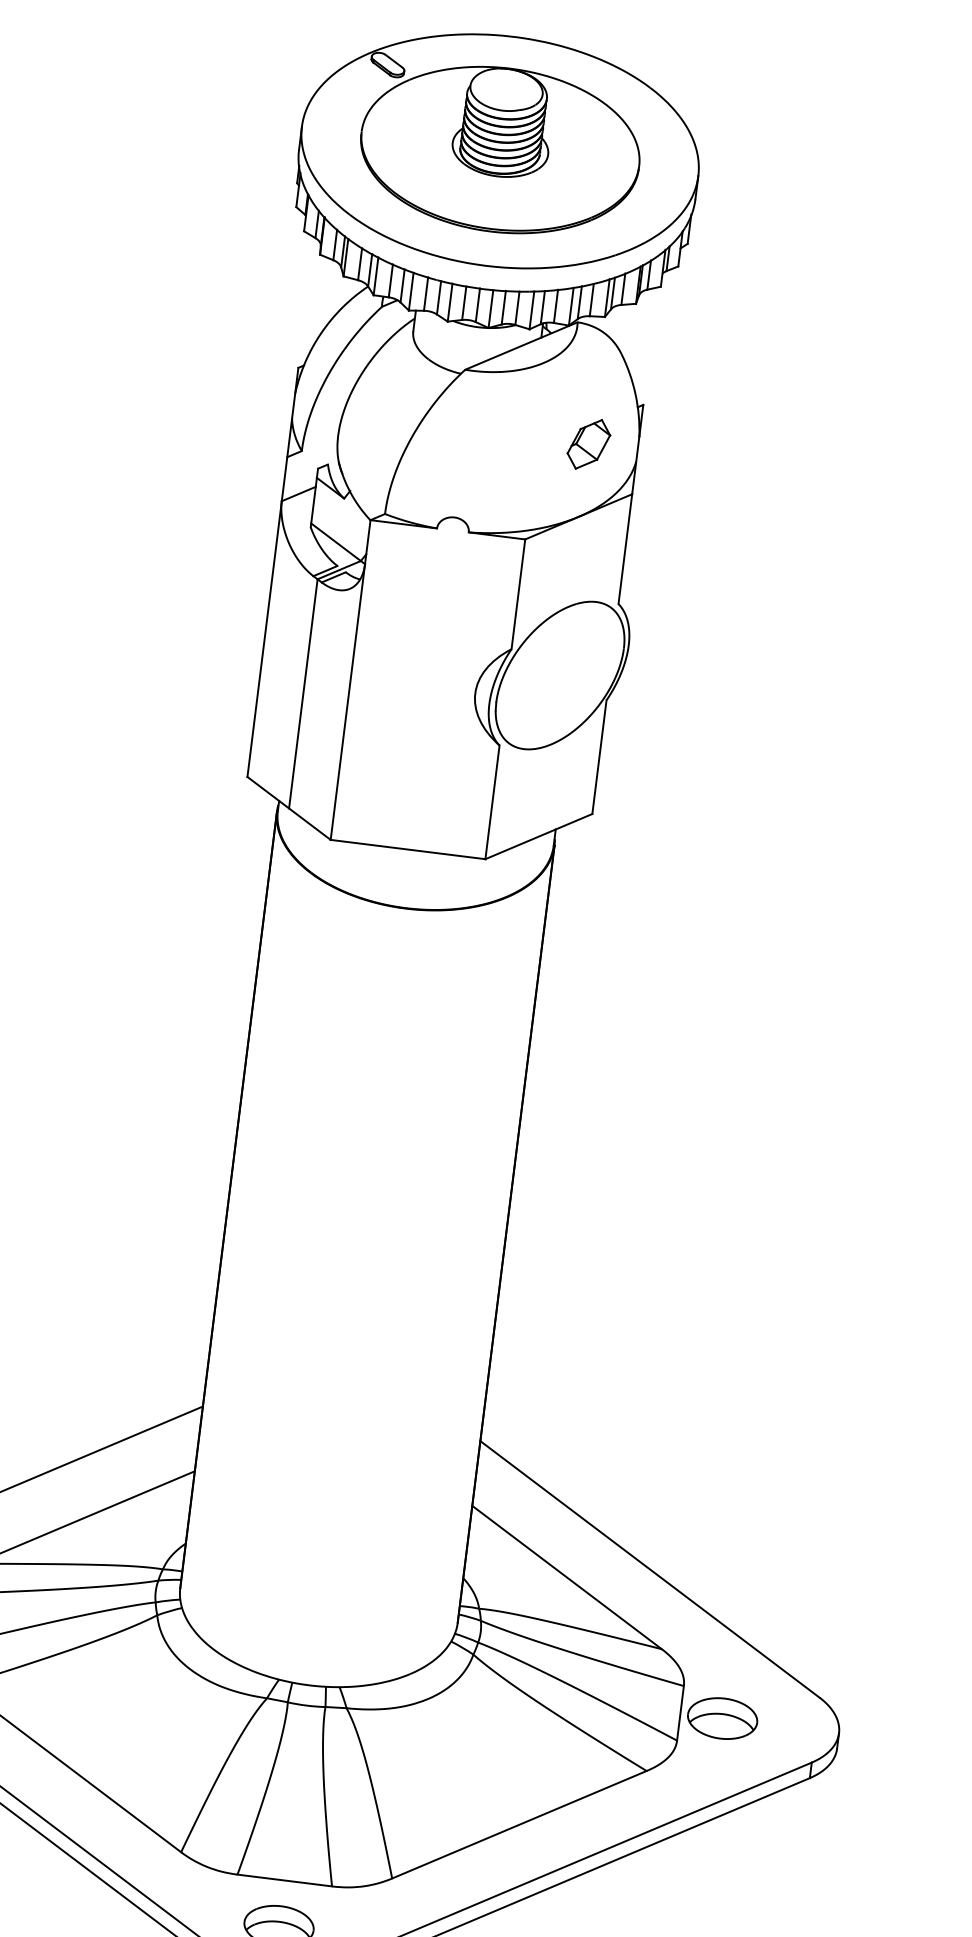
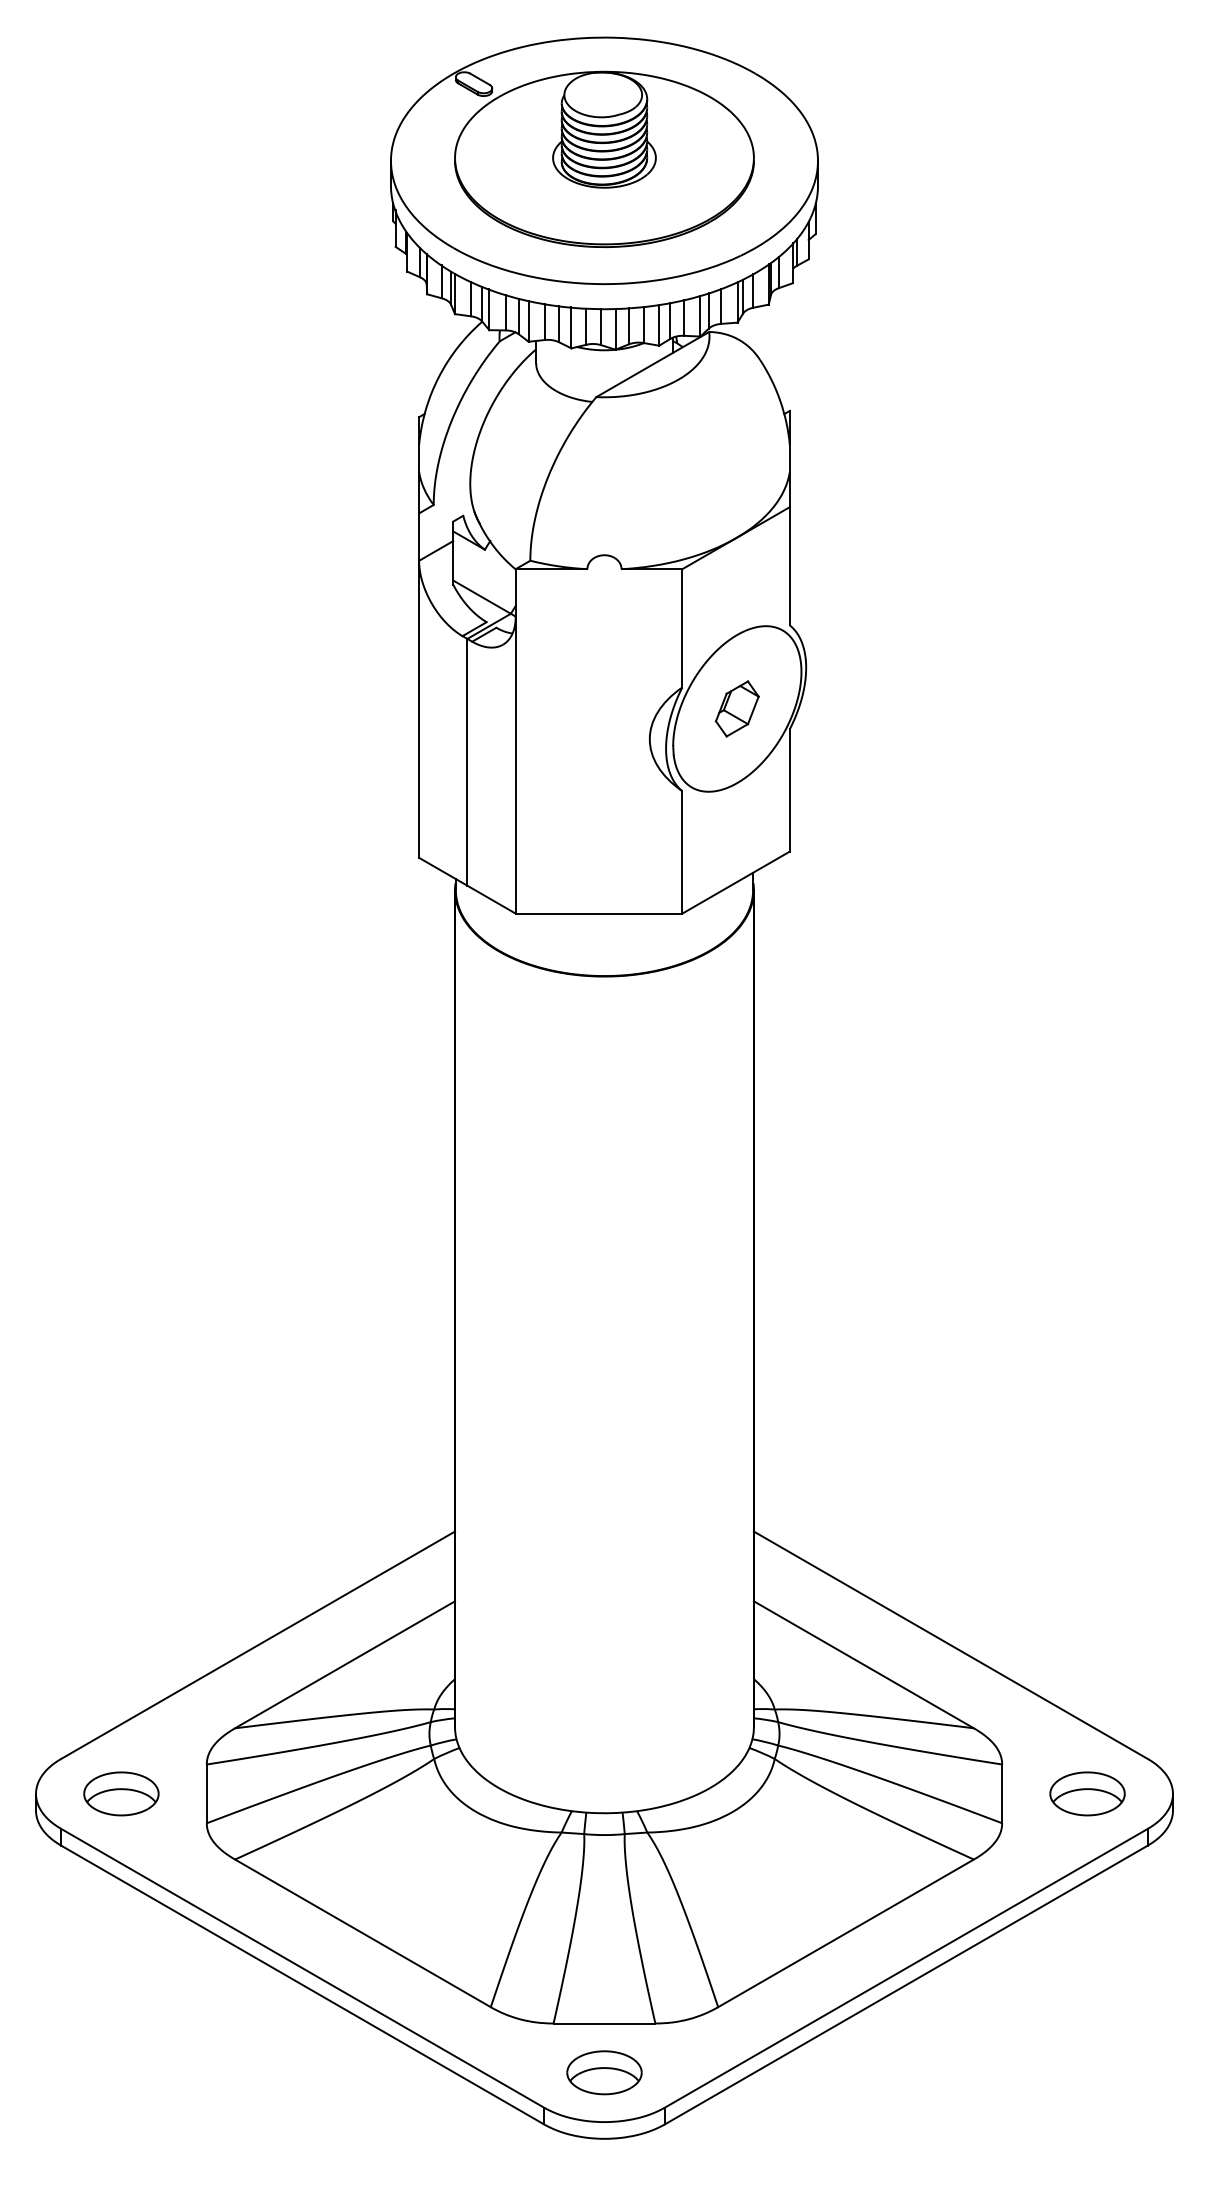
part: (588, 443) -> (736, 708), moved
part: (722, 1718) -> (1087, 1793), moved

